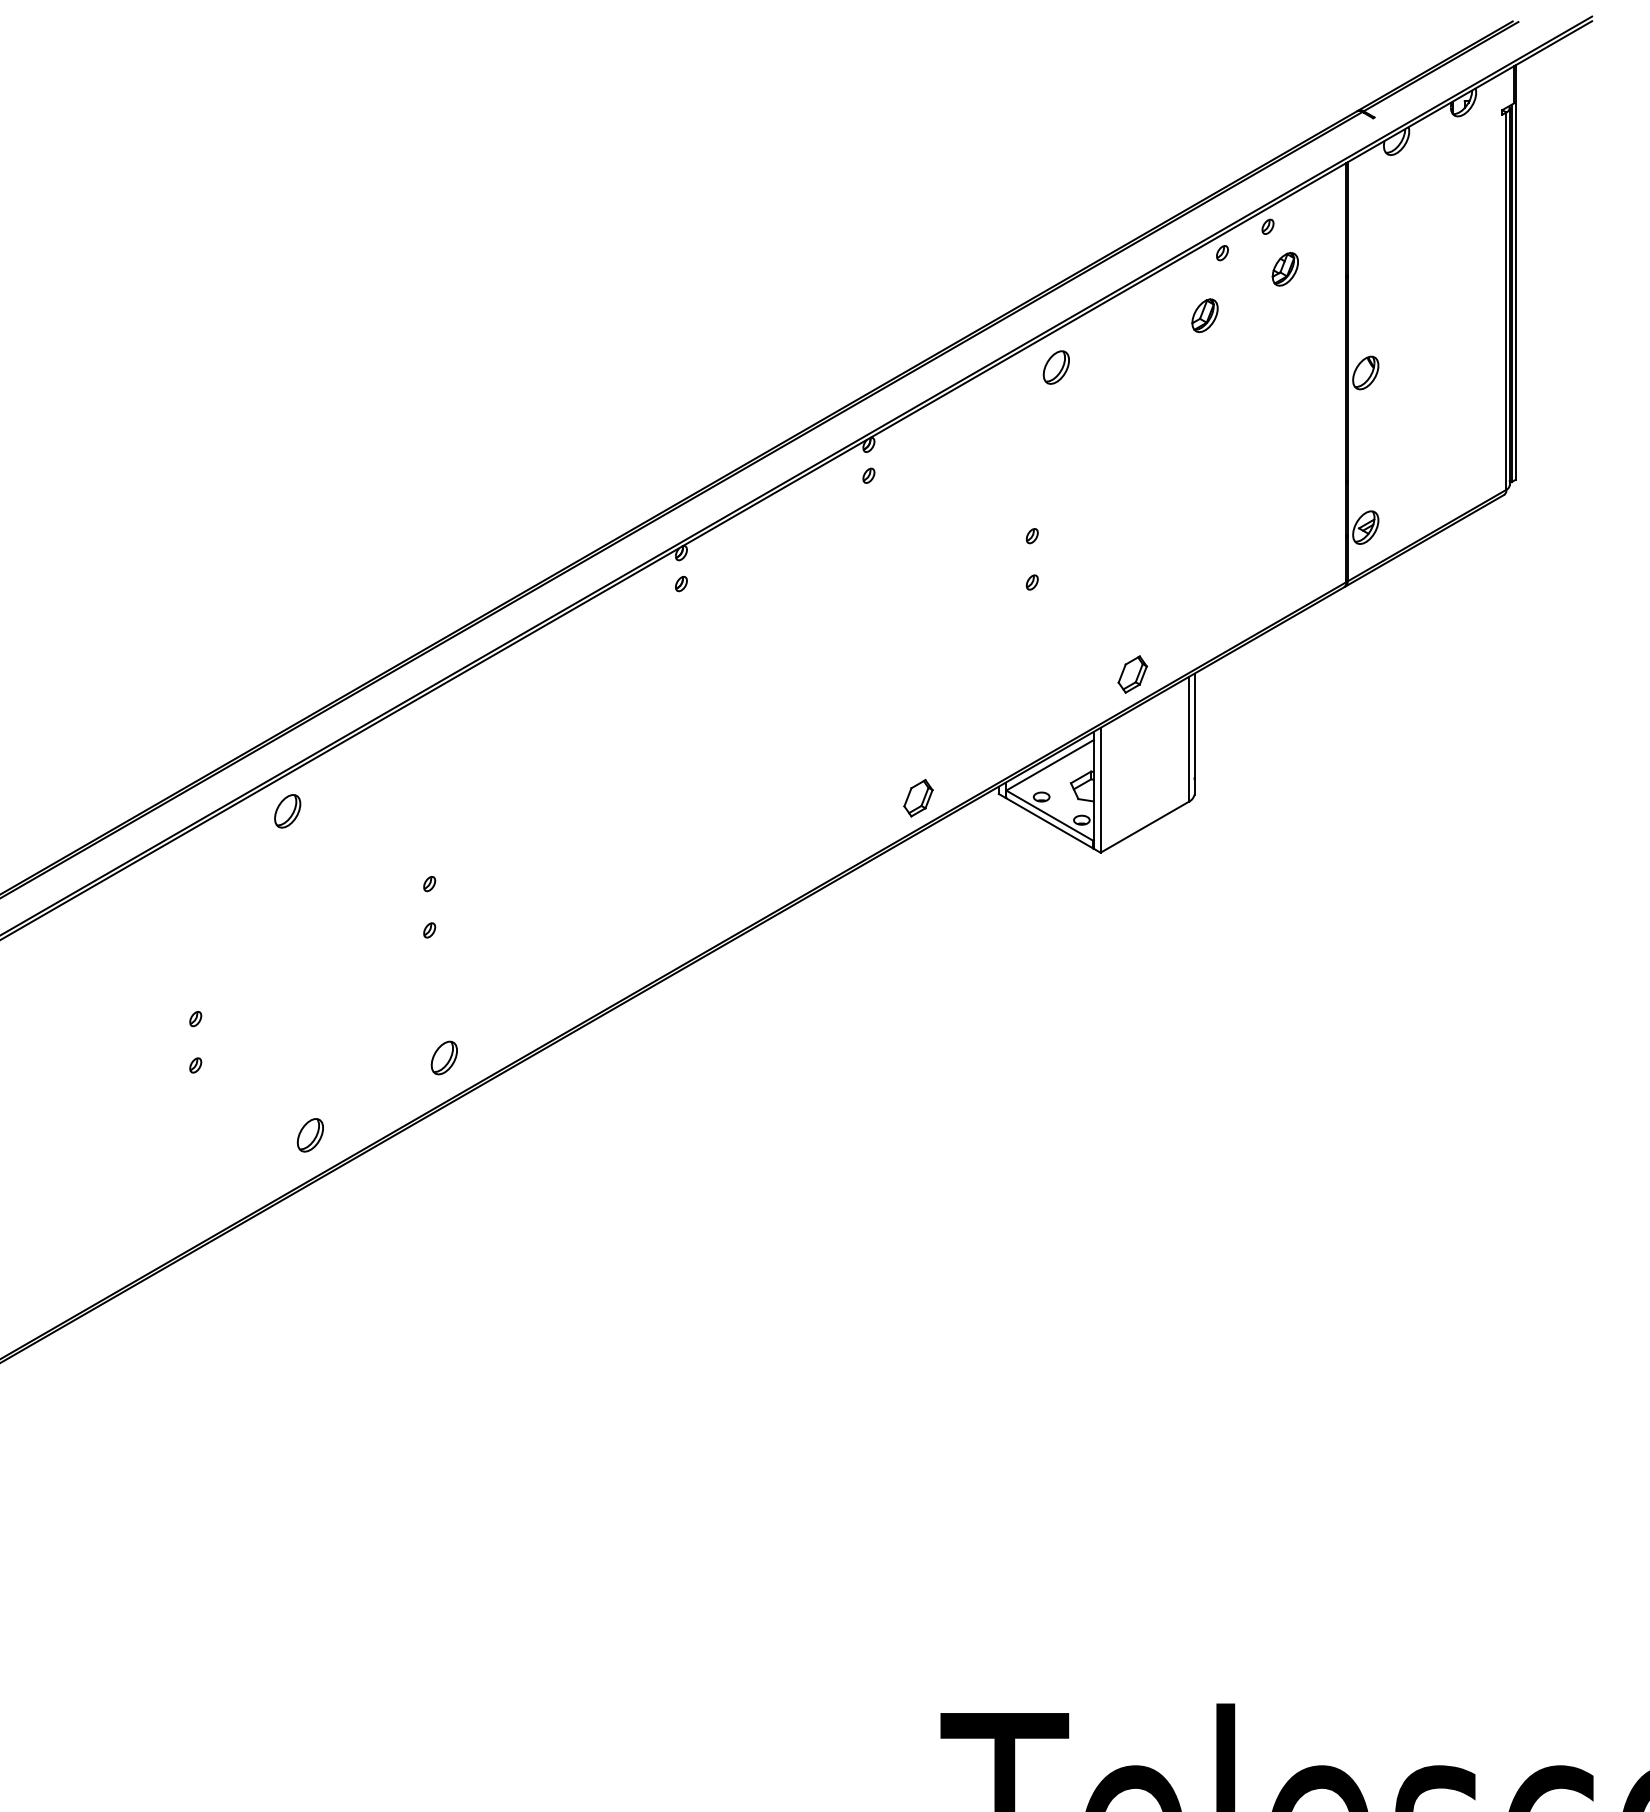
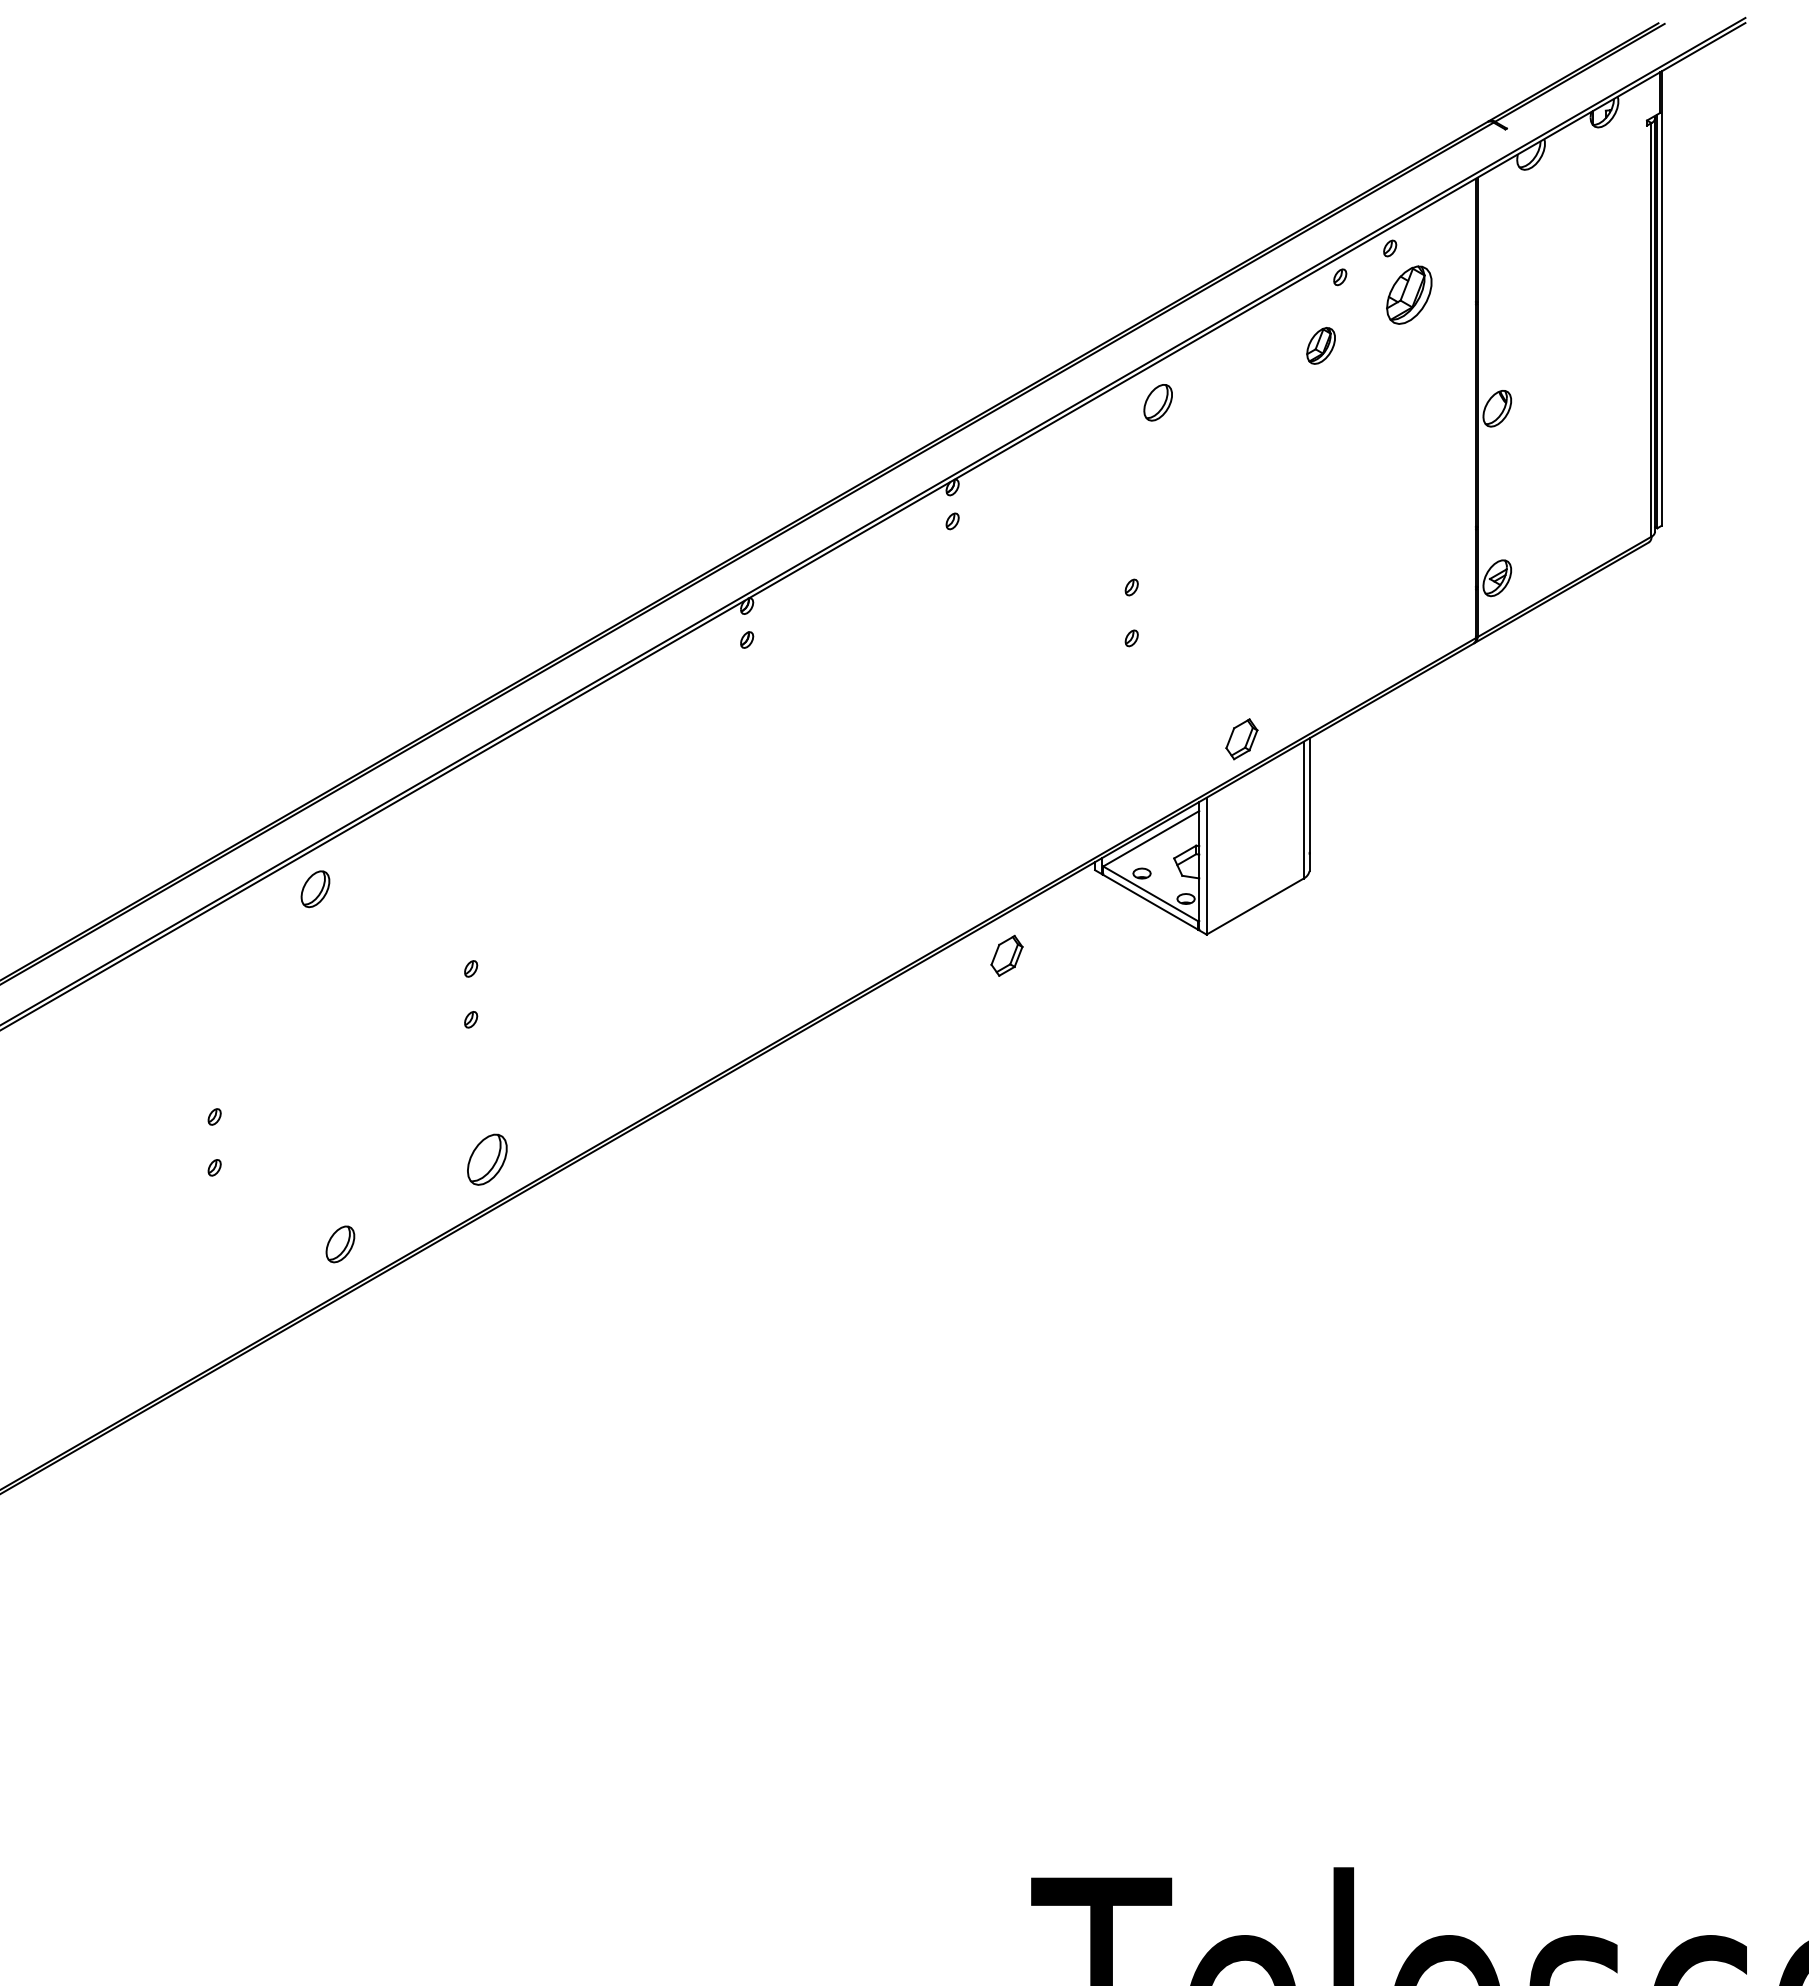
part: (1284, 268) -> (1408, 294), size x1.6
part: (918, 797) -> (1006, 955), moved
part: (443, 1057) -> (486, 1159), size x1.4

